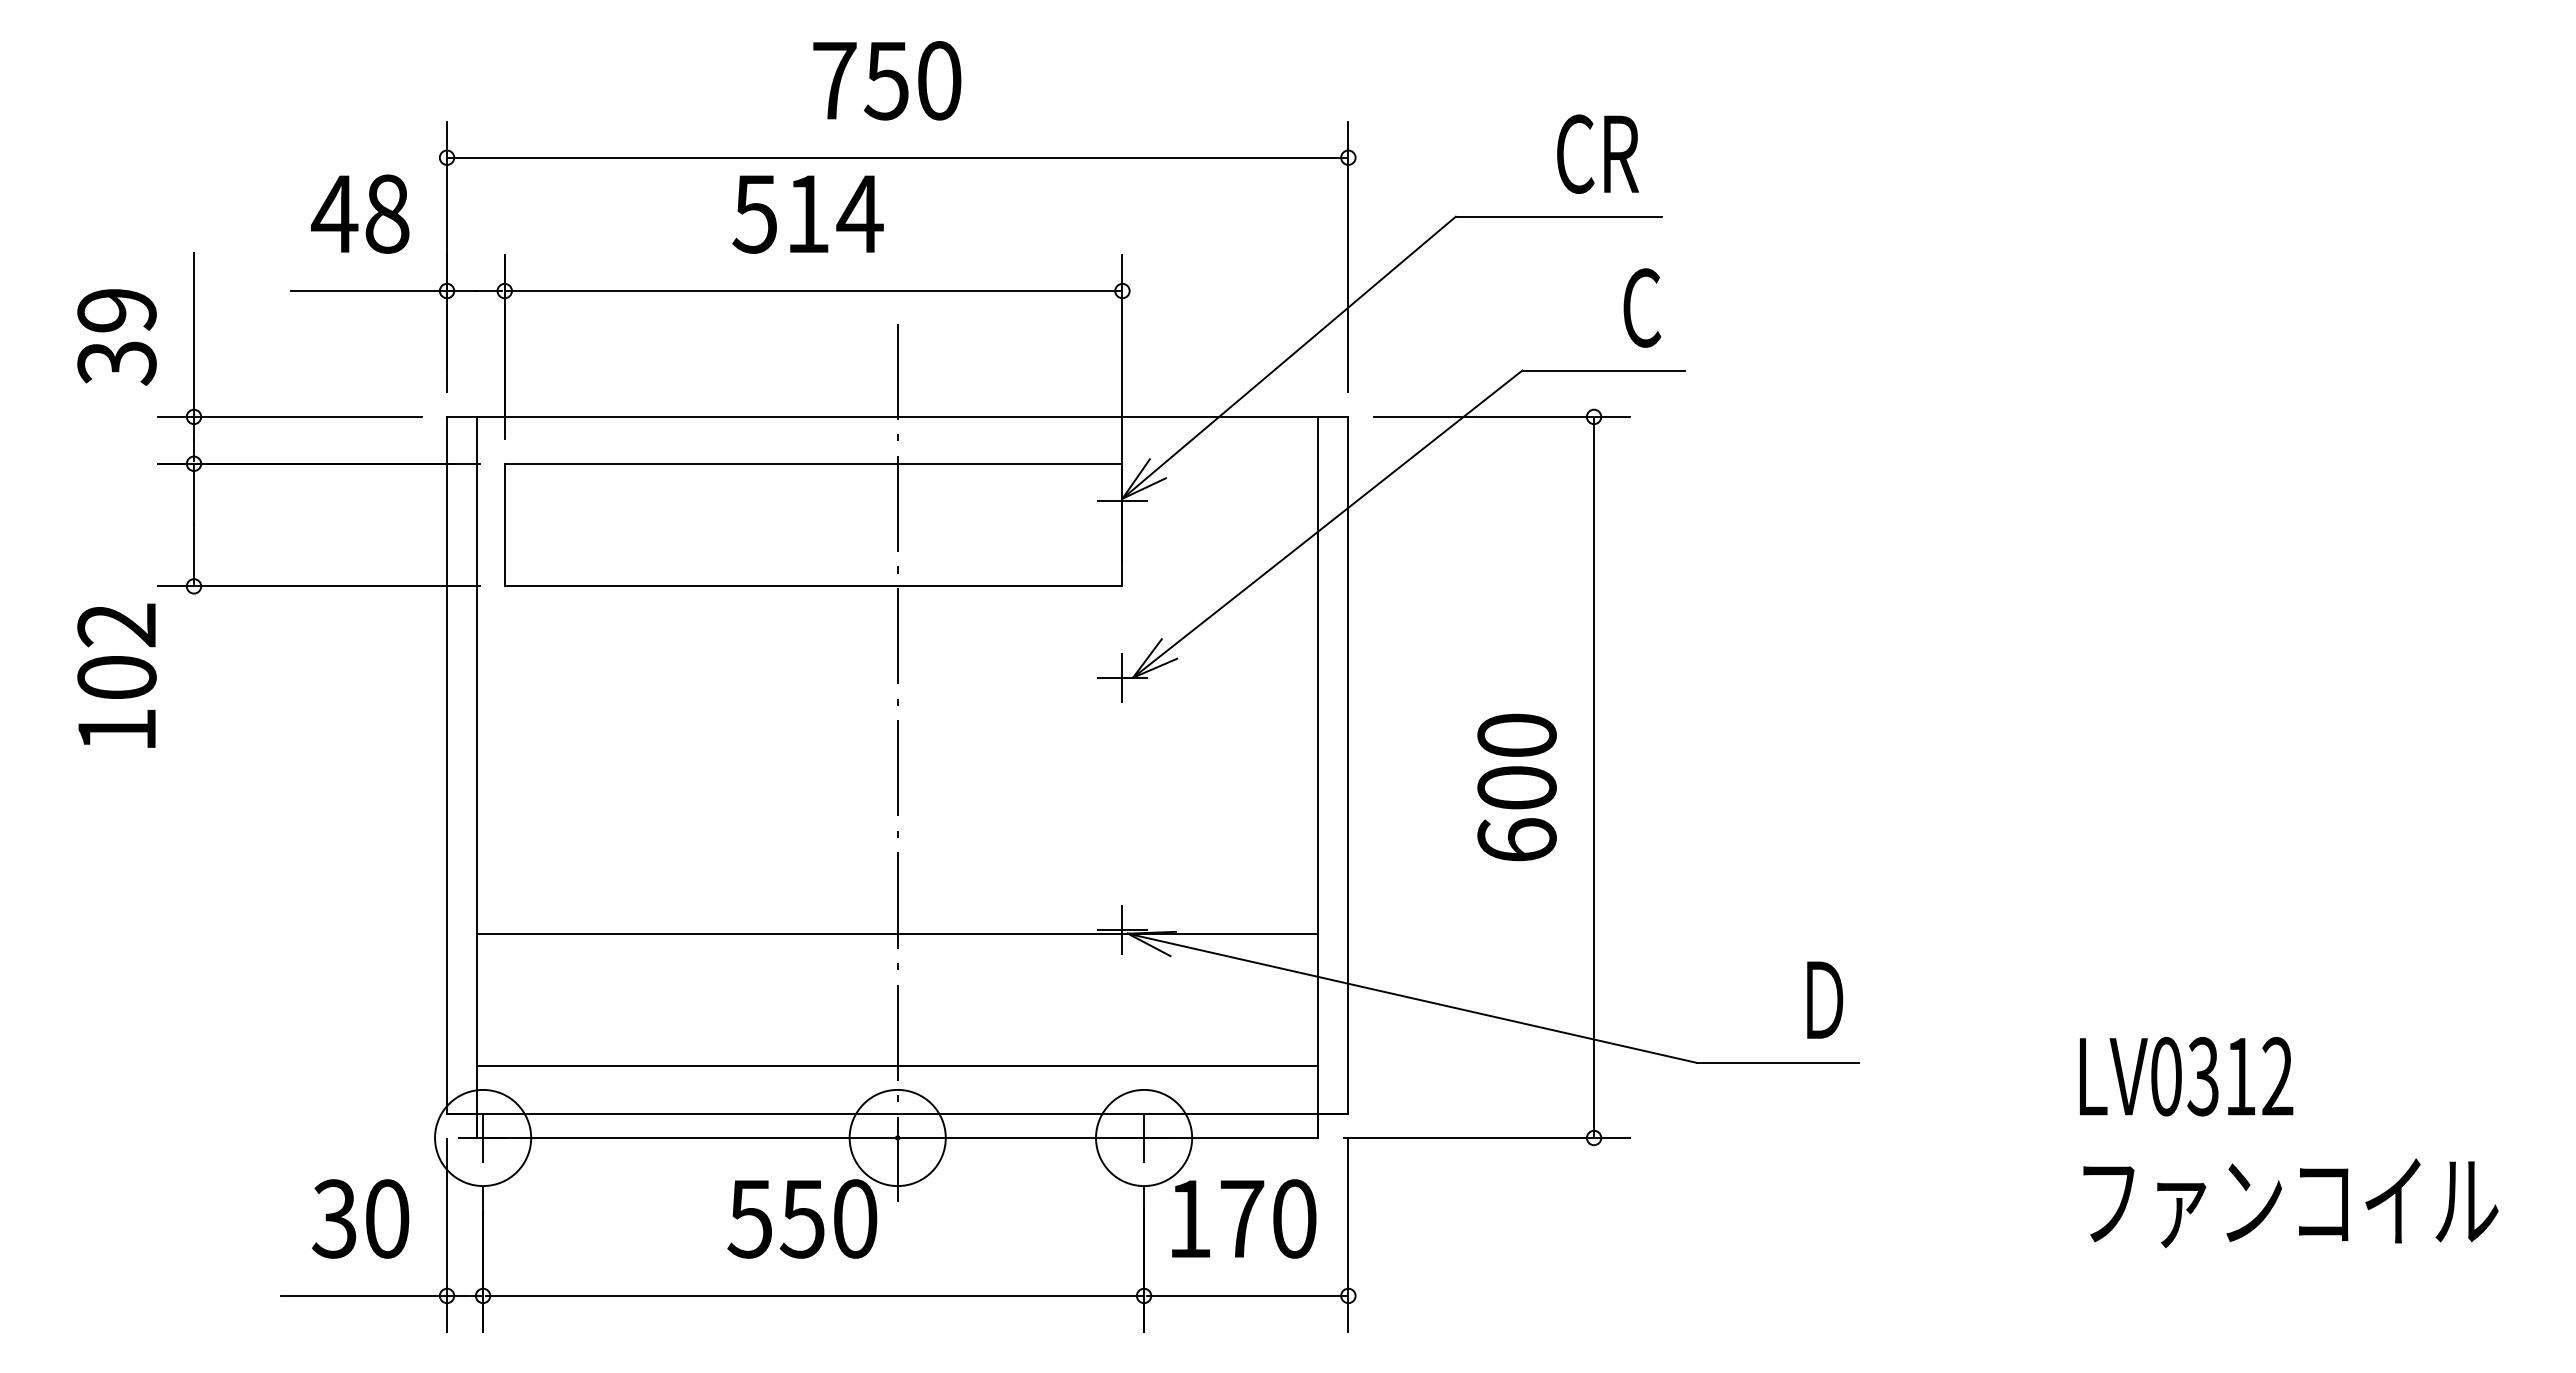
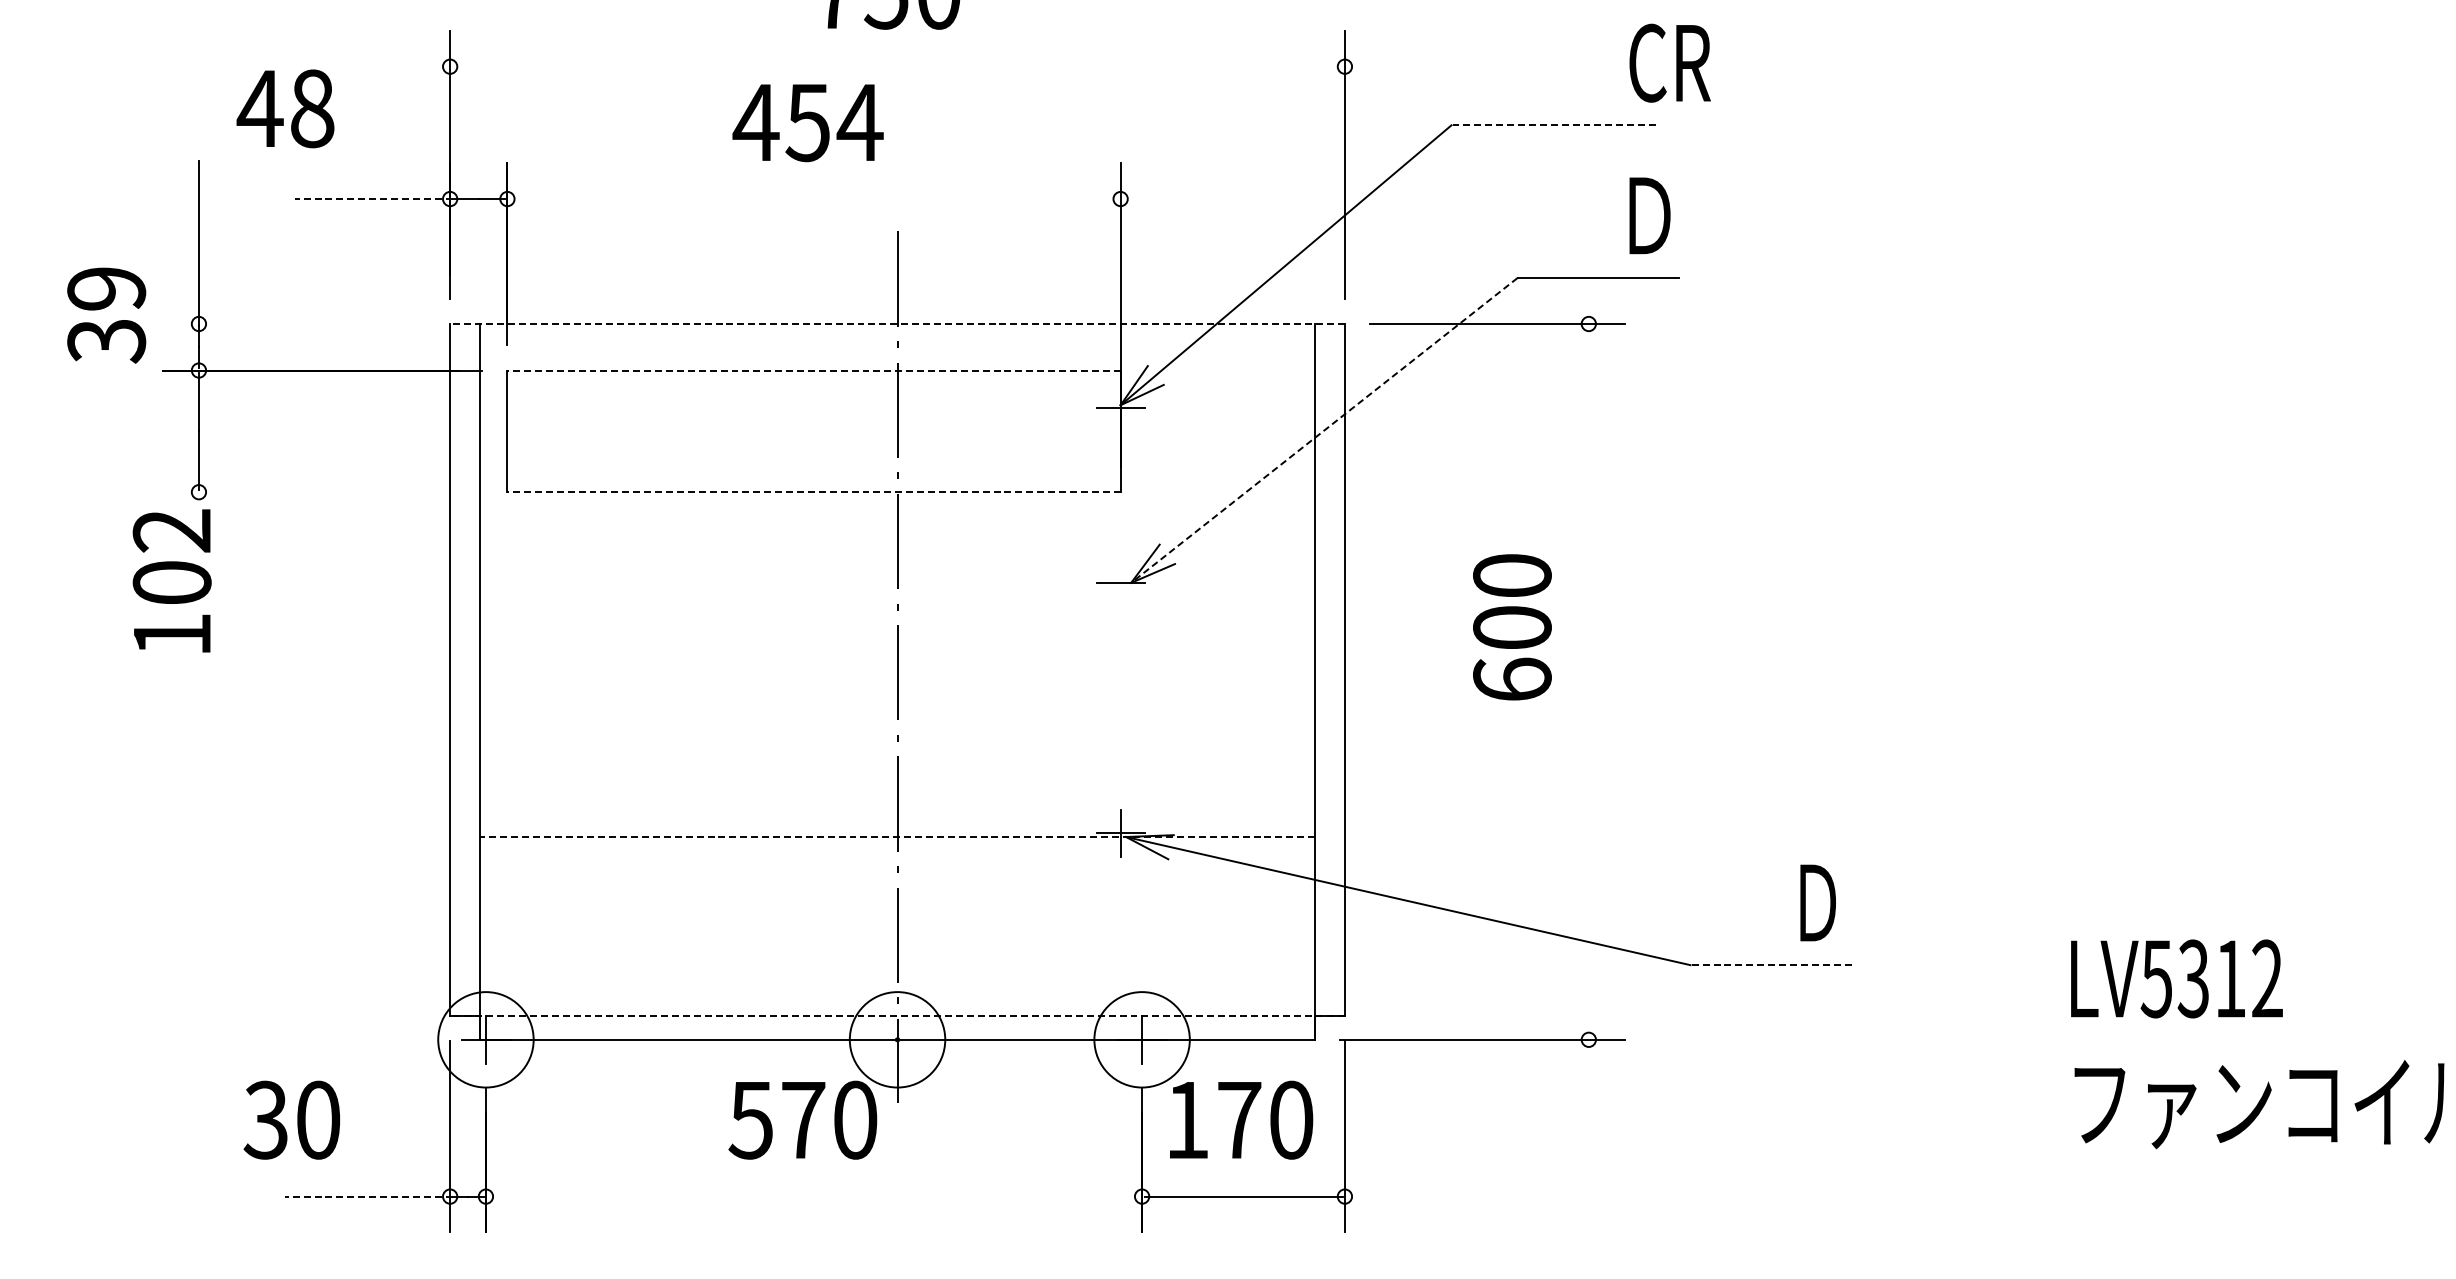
text: (1598, 153) -> (1670, 62), moved
line: (897, 157) -> (897, 66), removed
text: (360, 213) -> (285, 108), moved
text: (780, 214) -> (781, 123), 514 -> 454
line: (1558, 216) -> (1553, 125), solid -> dashed
line: (369, 291) -> (373, 199), solid -> dashed
line: (813, 291) -> (813, 199), removed
text: (1649, 307) -> (1643, 215), C -> Ｄ
text: (116, 337) -> (106, 315), moved
line: (289, 416) -> (293, 323), removed
line: (897, 416) -> (897, 323), solid -> dashed
line: (813, 463) -> (813, 370), solid -> dashed
line: (1327, 524) -> (1324, 430), solid -> dashed
line: (318, 586) -> (322, 492), removed
line: (813, 586) -> (813, 492), solid -> dashed
text: (116, 675) -> (171, 580), moved
line: (1122, 677) -> (1120, 582), removed
line: (1594, 777) -> (1589, 681), removed
text: (1516, 787) -> (1511, 627), moved
line: (897, 933) -> (897, 836), solid -> dashed
line: (1777, 1062) -> (1770, 964), solid -> dashed
line: (897, 1065) -> (897, 967), removed
text: (2165, 1076) -> (2156, 978), LV0312 -> LV5312
line: (897, 1113) -> (897, 1015), solid -> dashed
text: (360, 1218) -> (291, 1119), moved
text: (801, 1219) -> (802, 1120), 550 -> 570
line: (364, 1295) -> (368, 1196), solid -> dashed
line: (813, 1295) -> (813, 1196), removed

